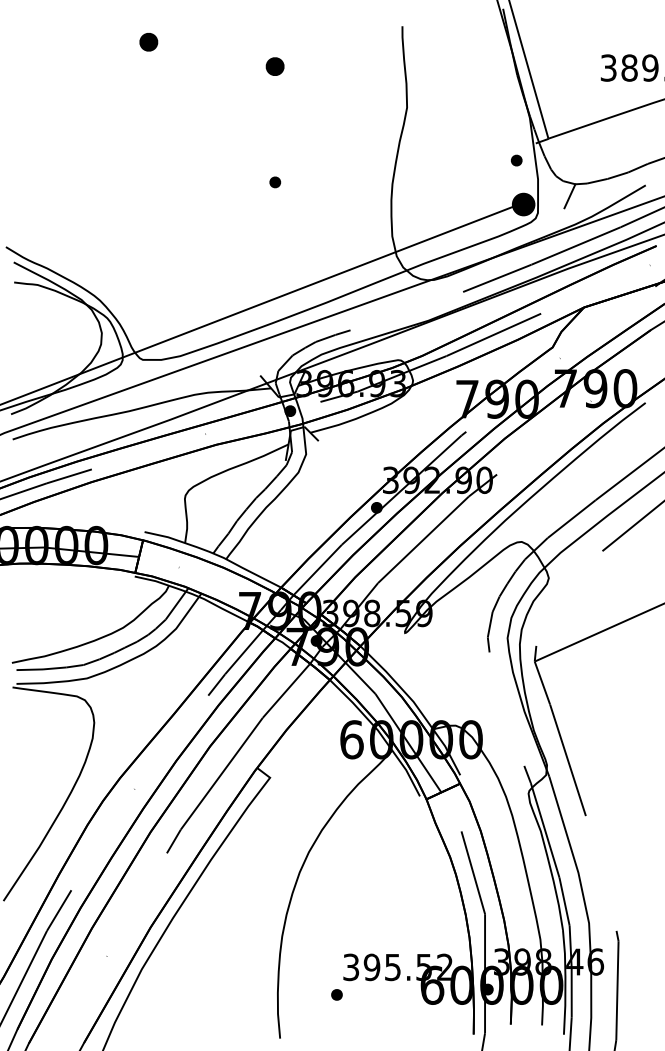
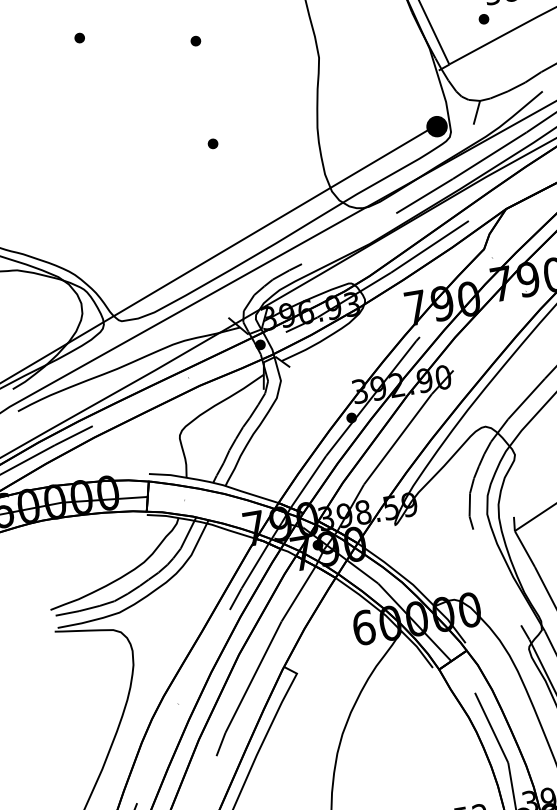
part: (148, 41) -> (79, 37), size x0.62
part: (275, 66) -> (196, 40), size x0.62
part: (516, 160) -> (483, 19), moved

